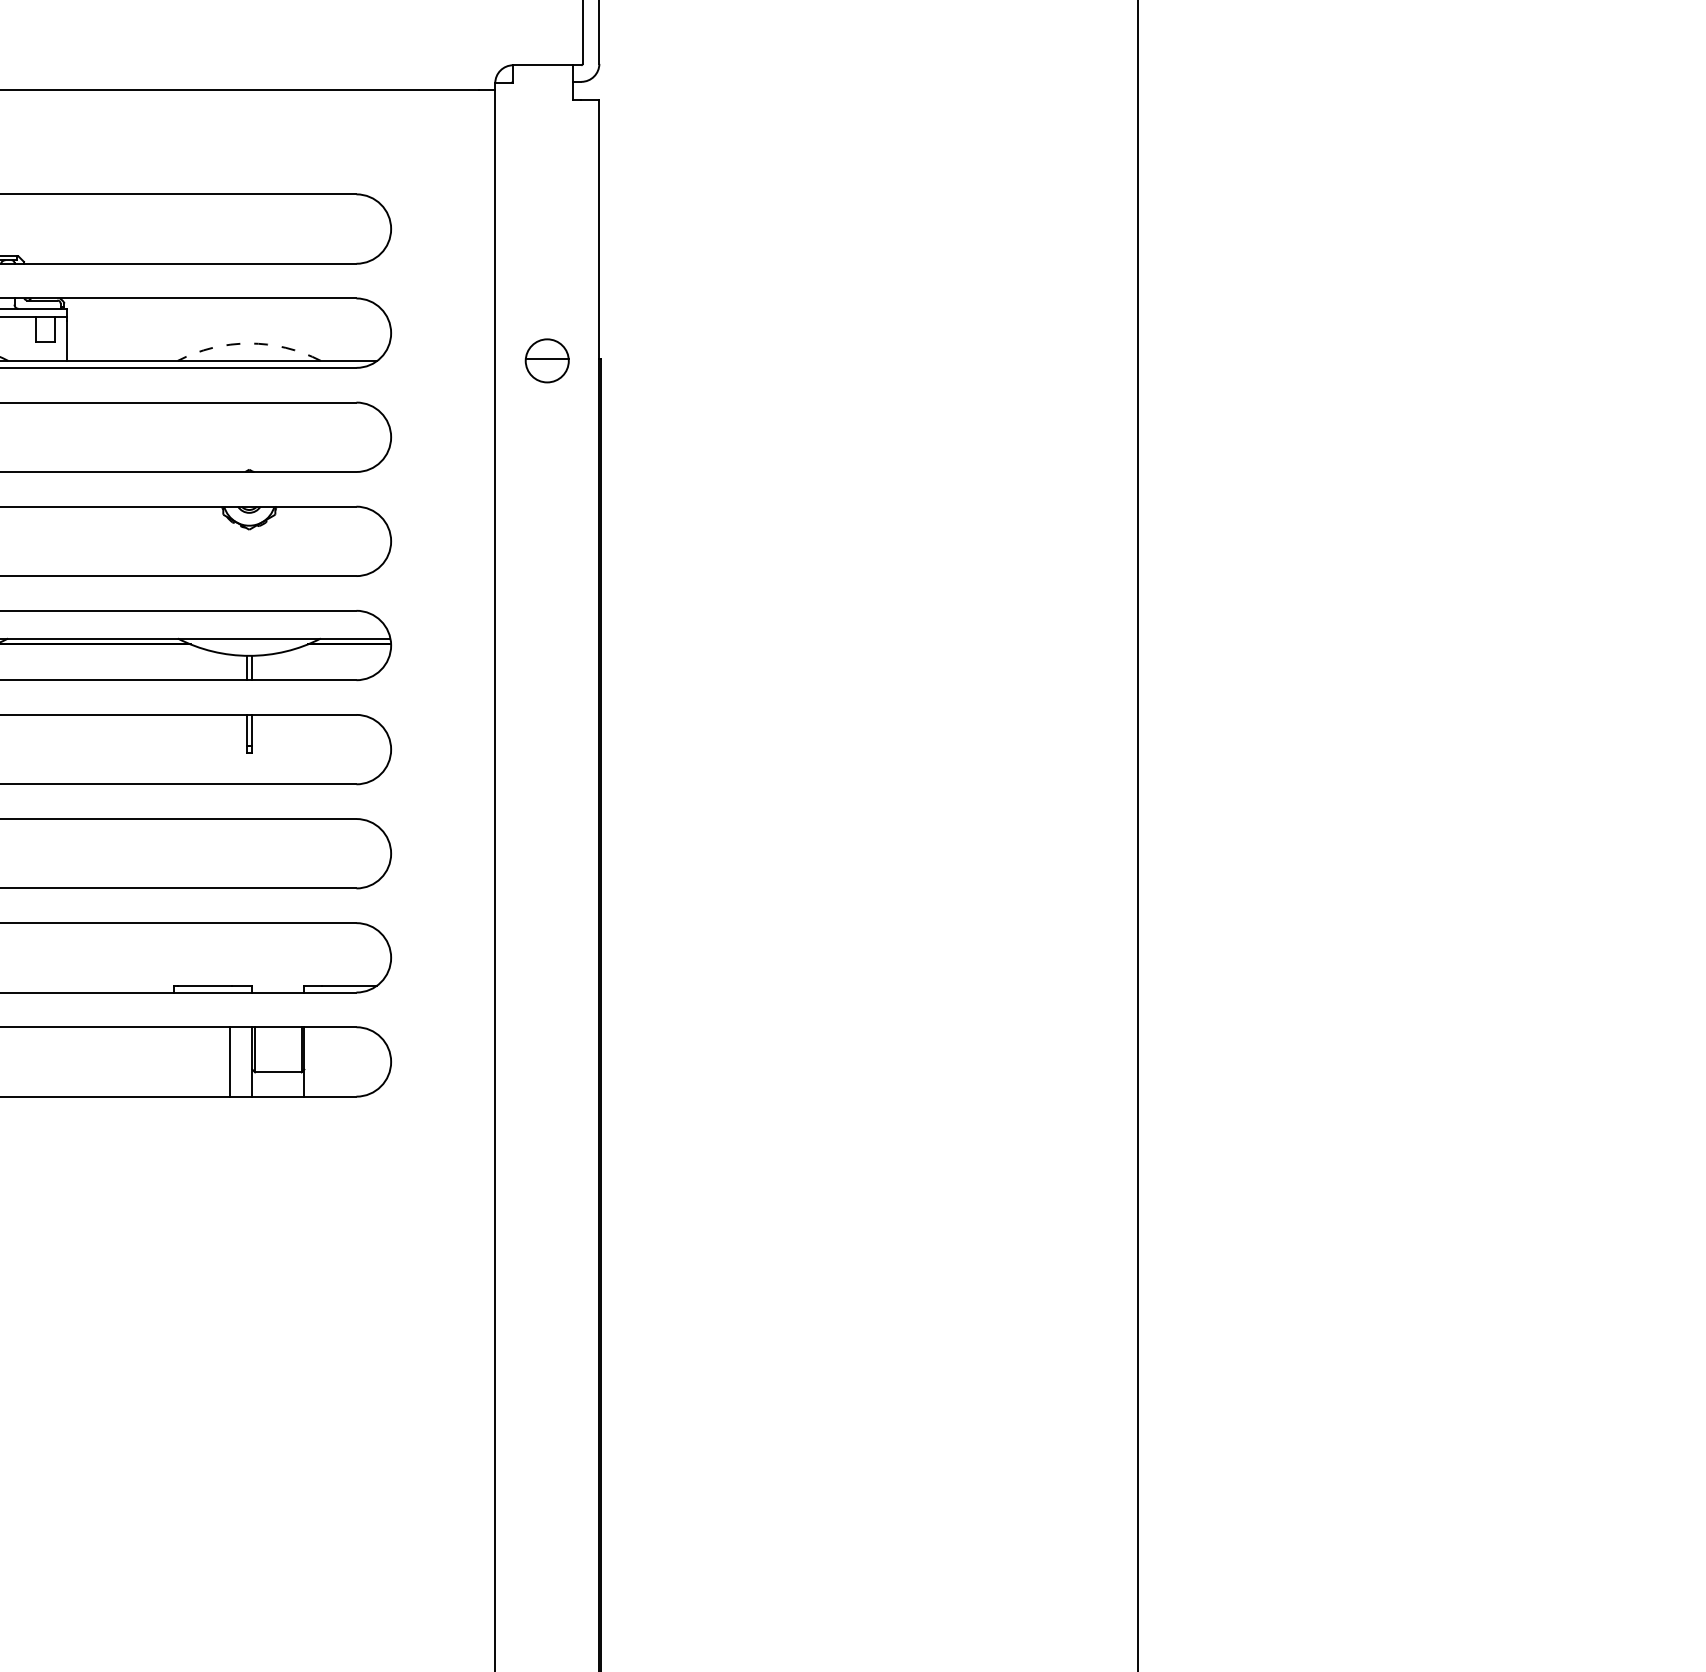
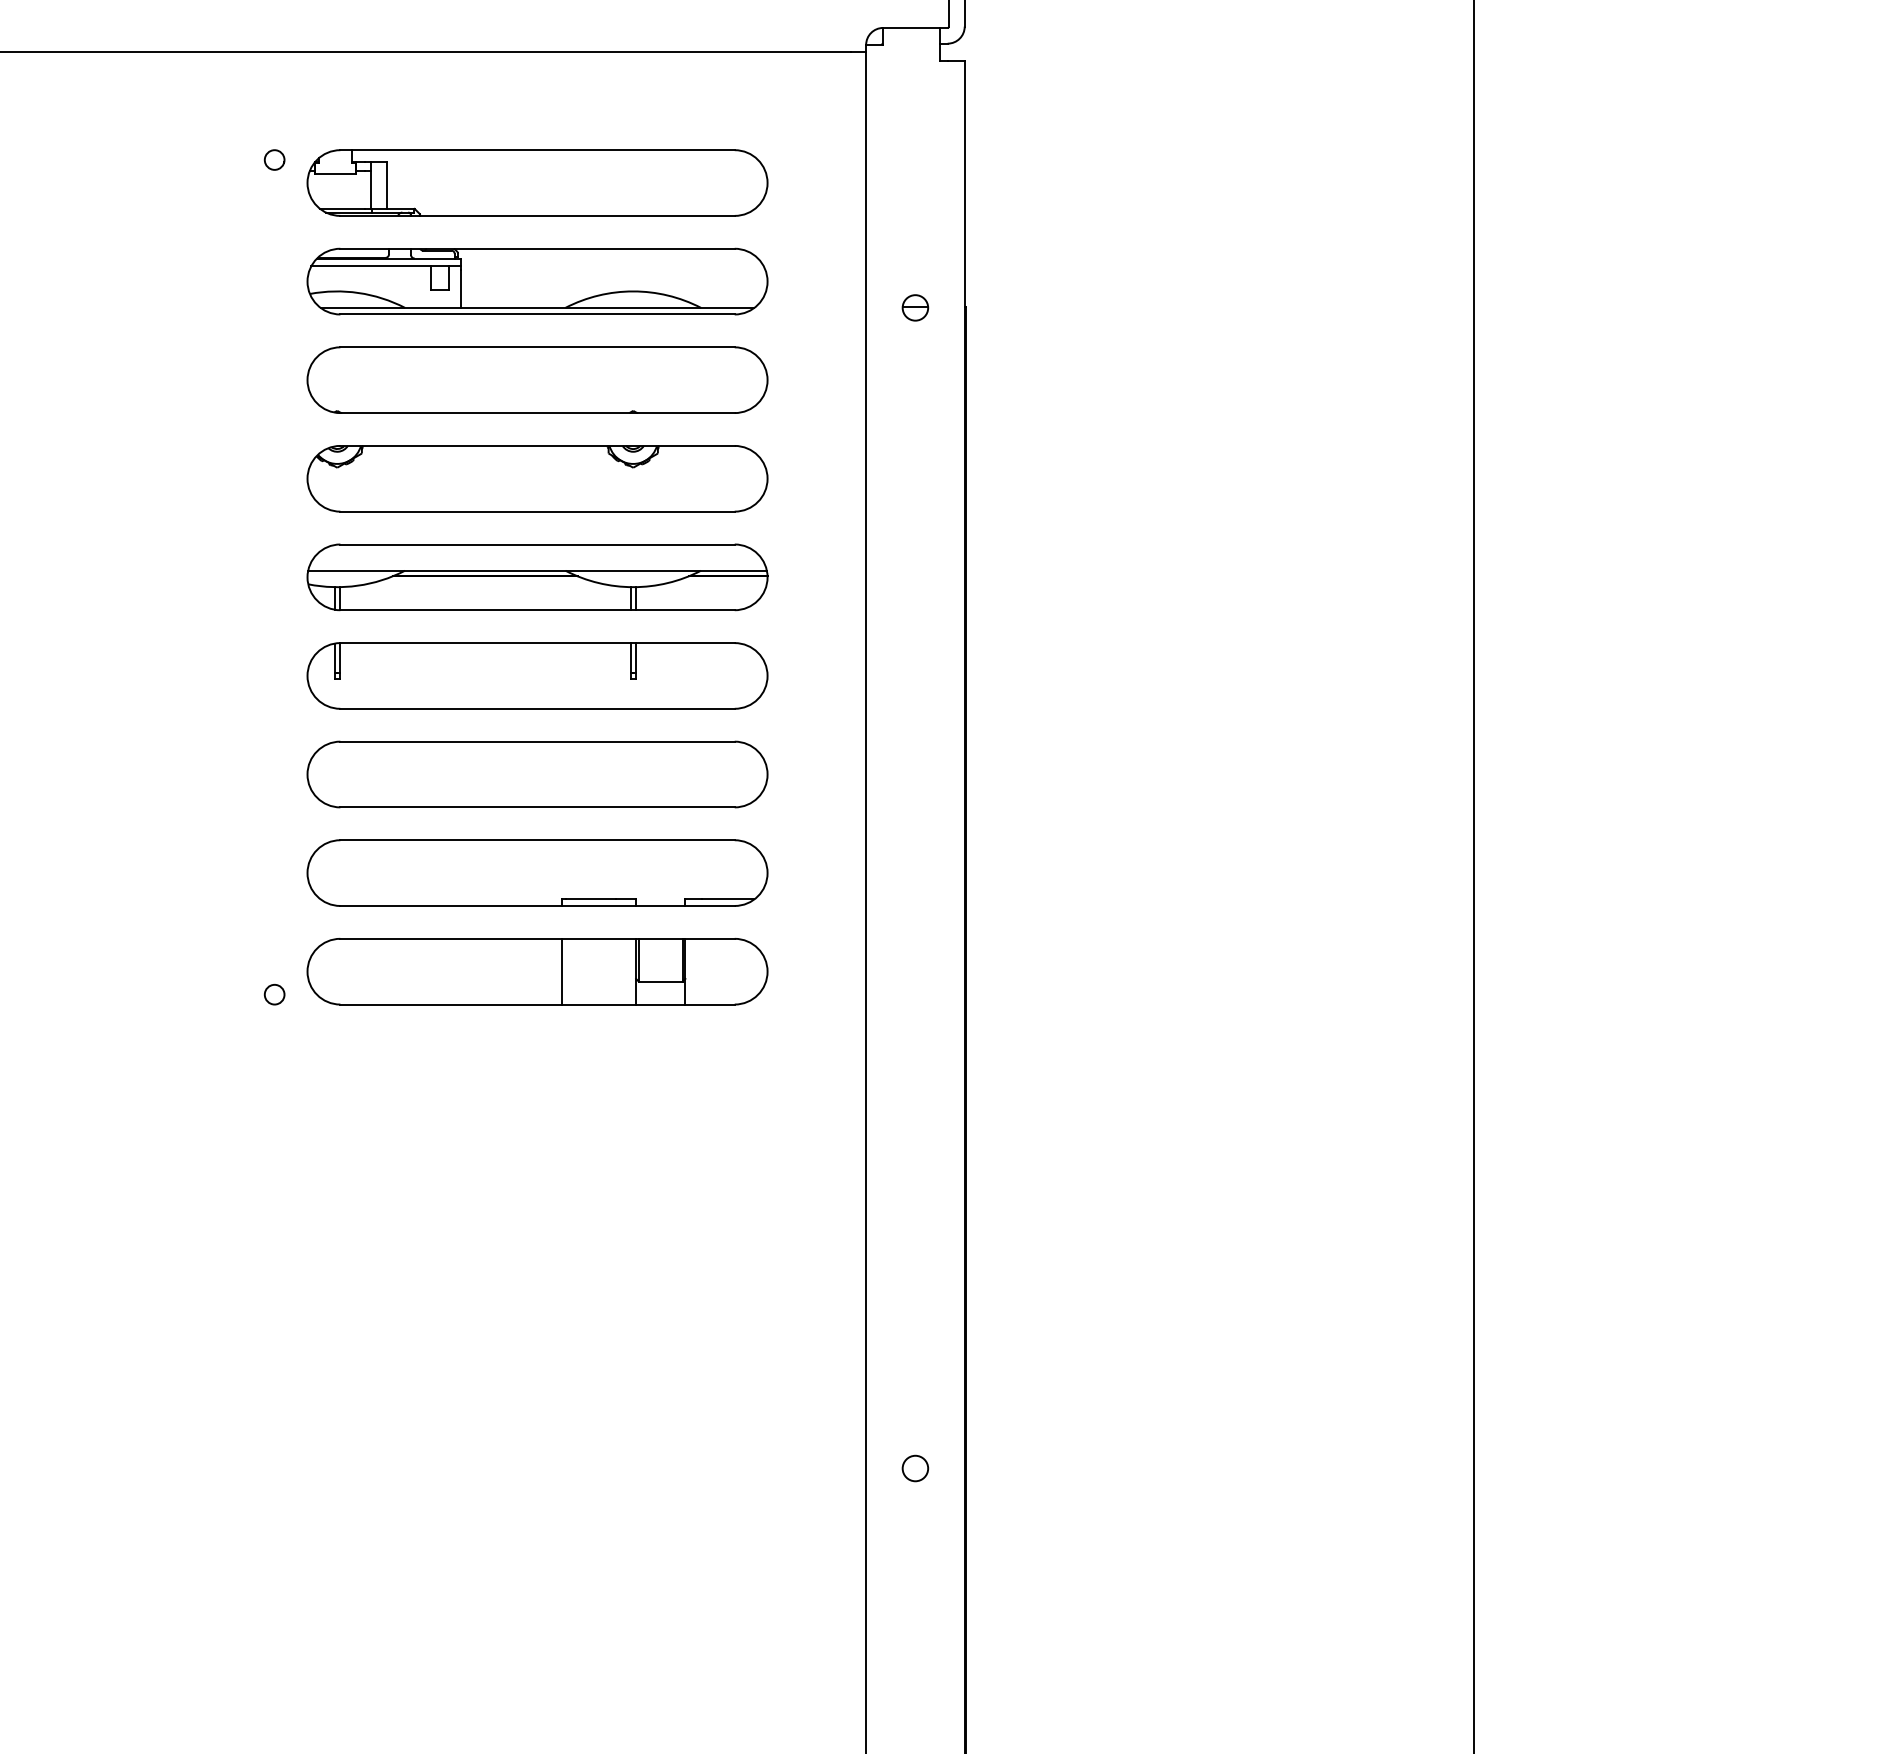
arc: (249, 343) -> (633, 291), dashed -> solid
part: (547, 360) -> (915, 307), size x0.62
line: (230, 1061) -> (562, 971), moved
circle: (547, 1586) -> (915, 1468), added

